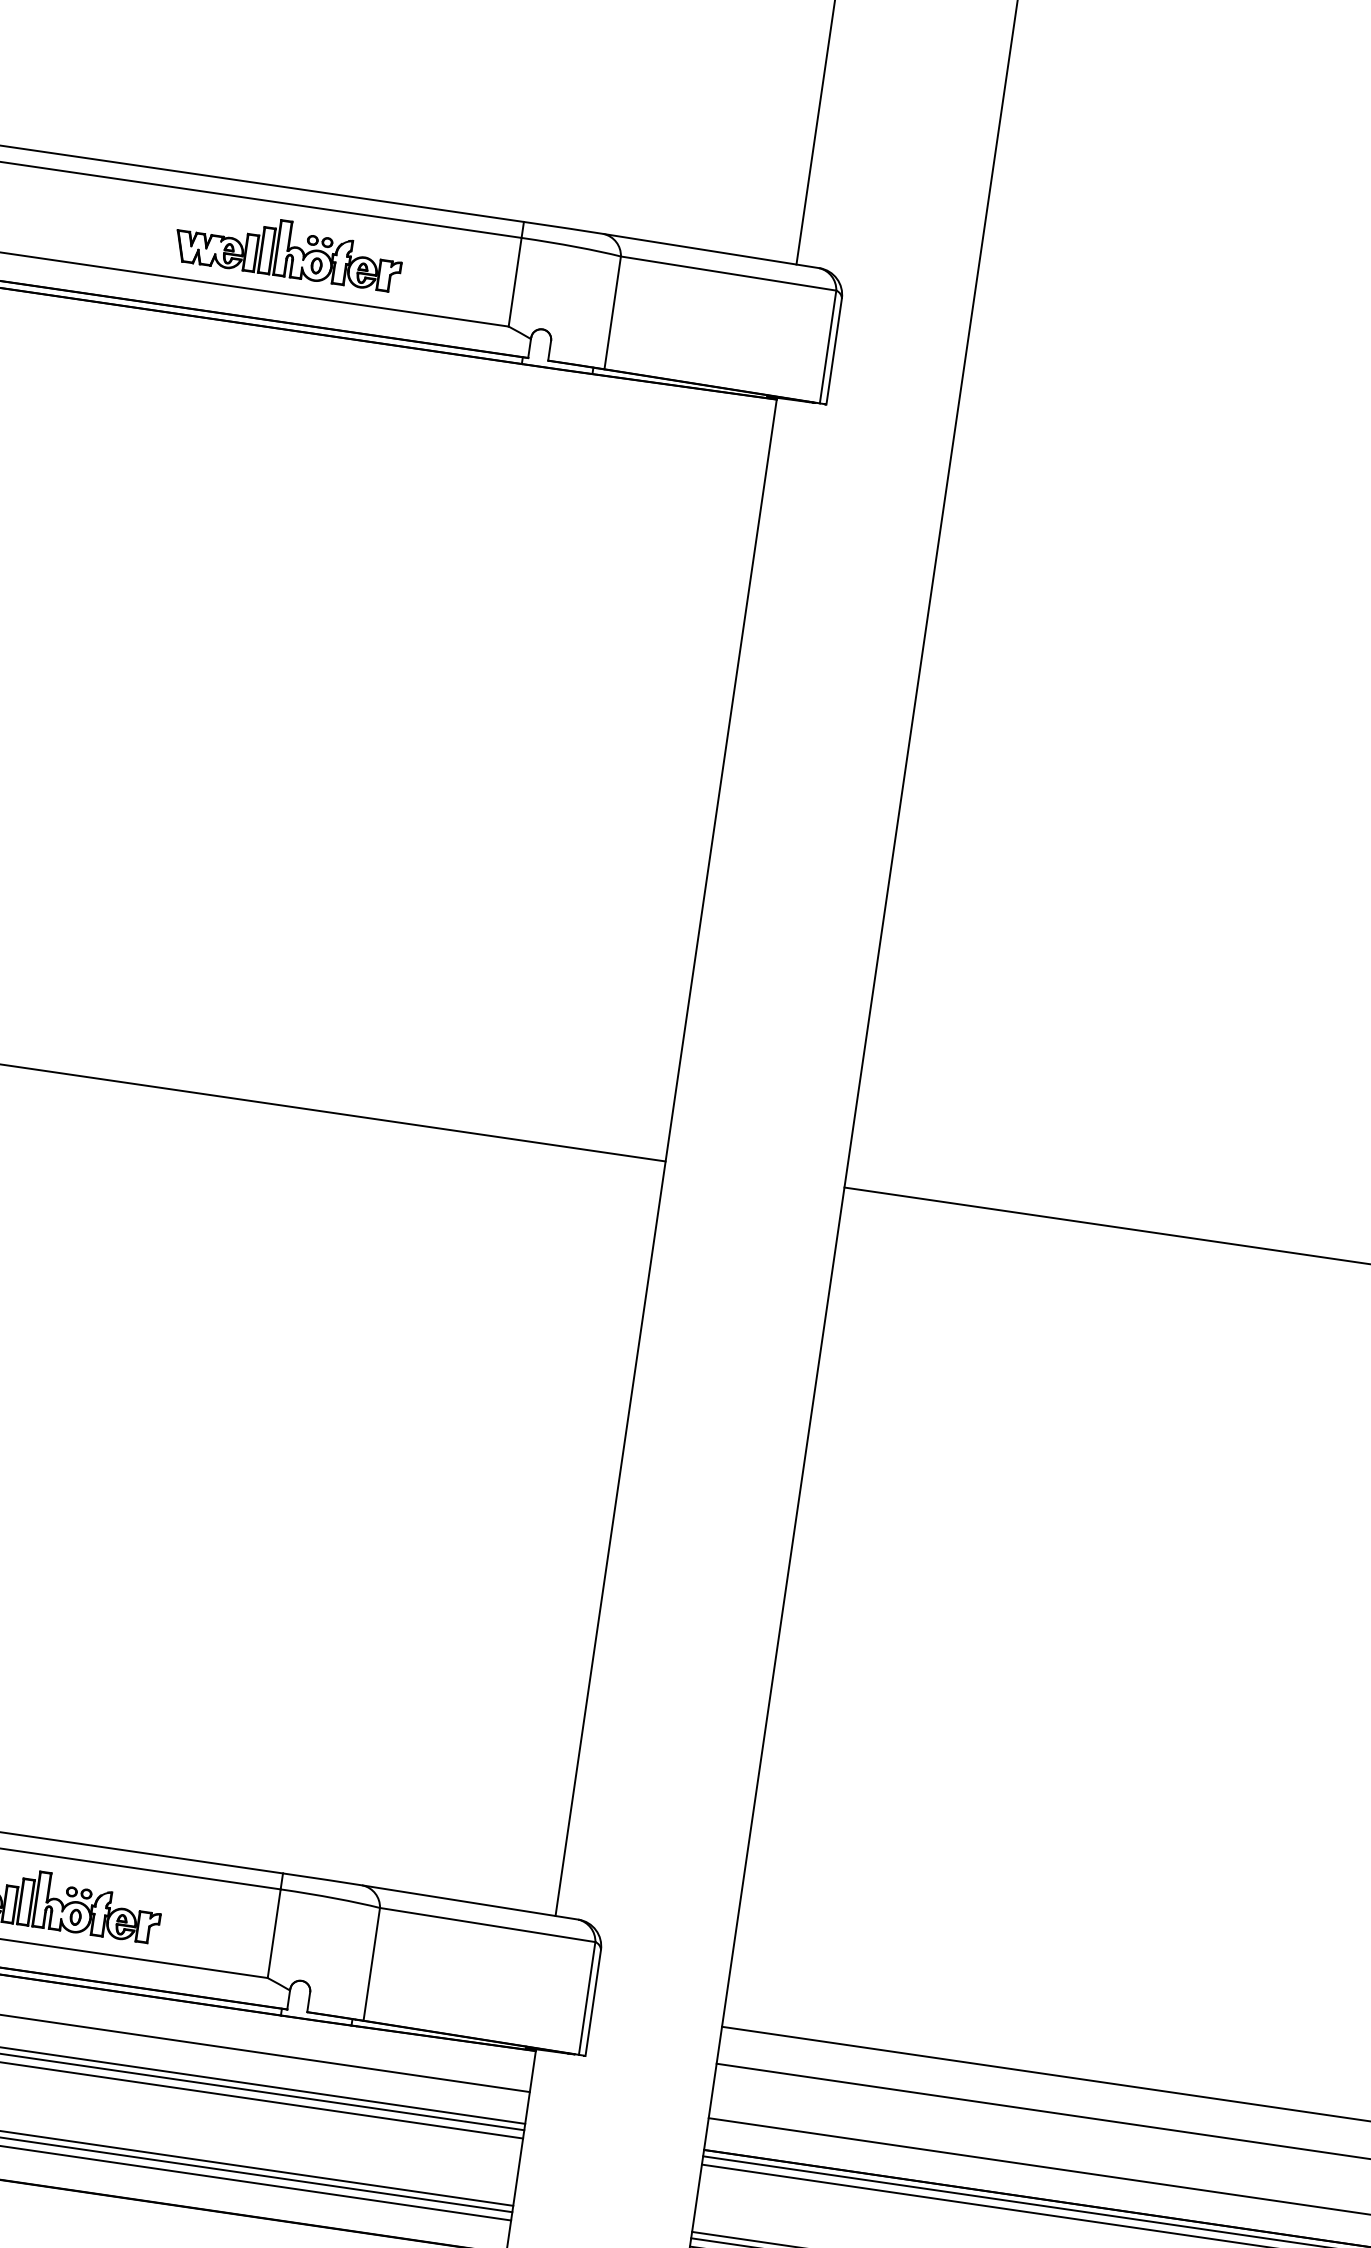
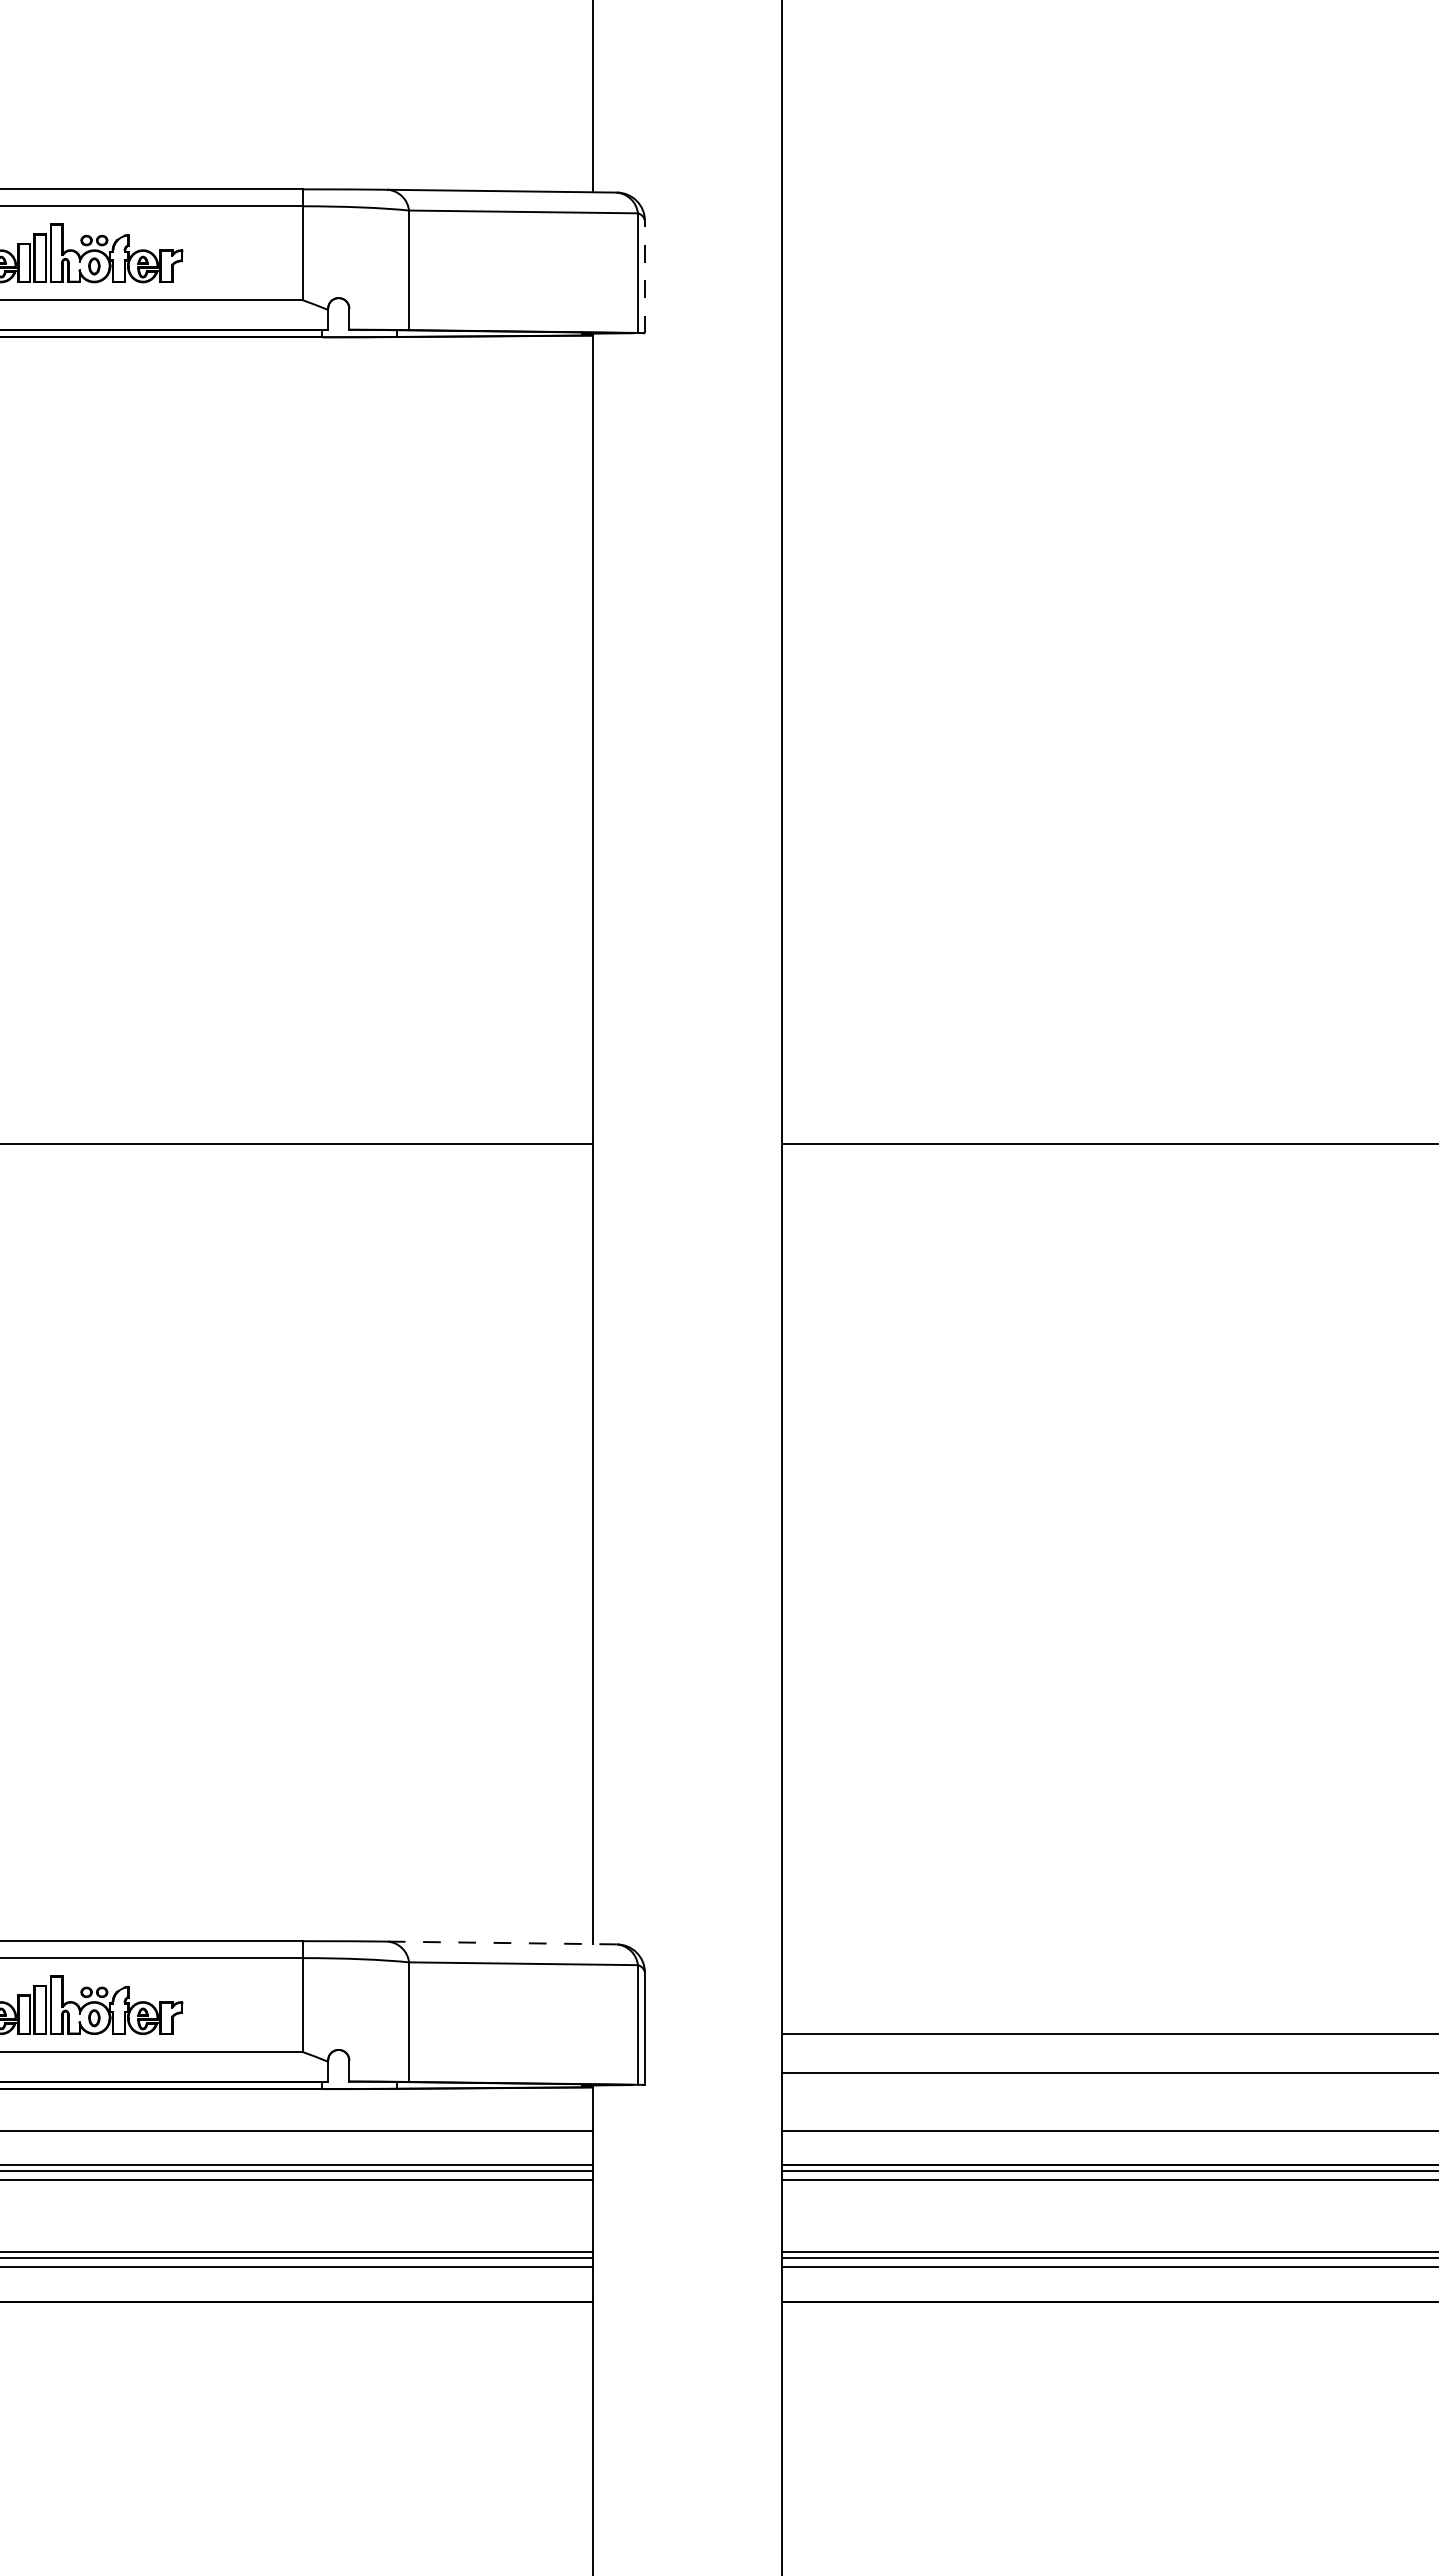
line: (833, 351) -> (644, 276), solid -> dashed
line: (470, 1903) -> (502, 1943), solid -> dashed

